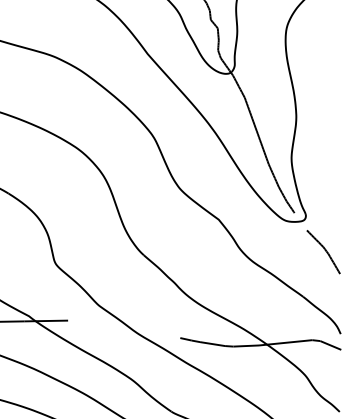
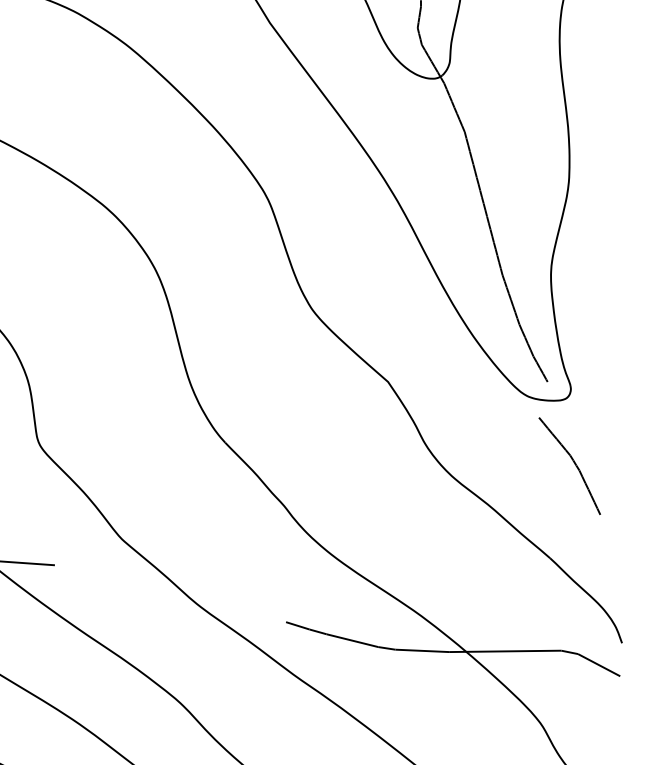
curve: (324, 250) -> (572, 462), moved

